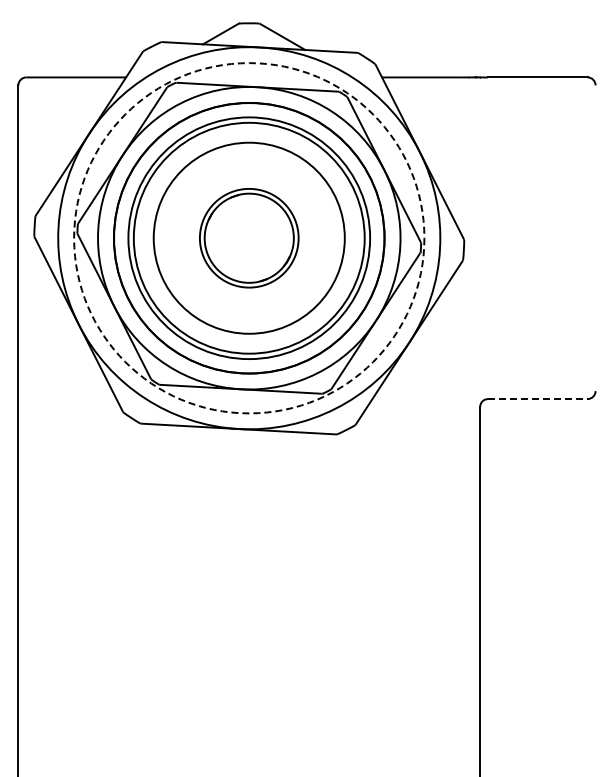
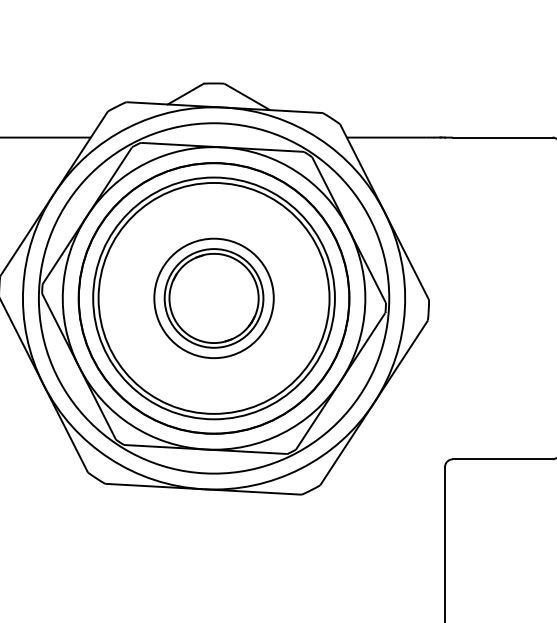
circle: (248, 237) -> (213, 297), size x0.62
circle: (249, 238) -> (214, 298), dashed -> solid
line: (537, 399) -> (502, 459), dashed -> solid

